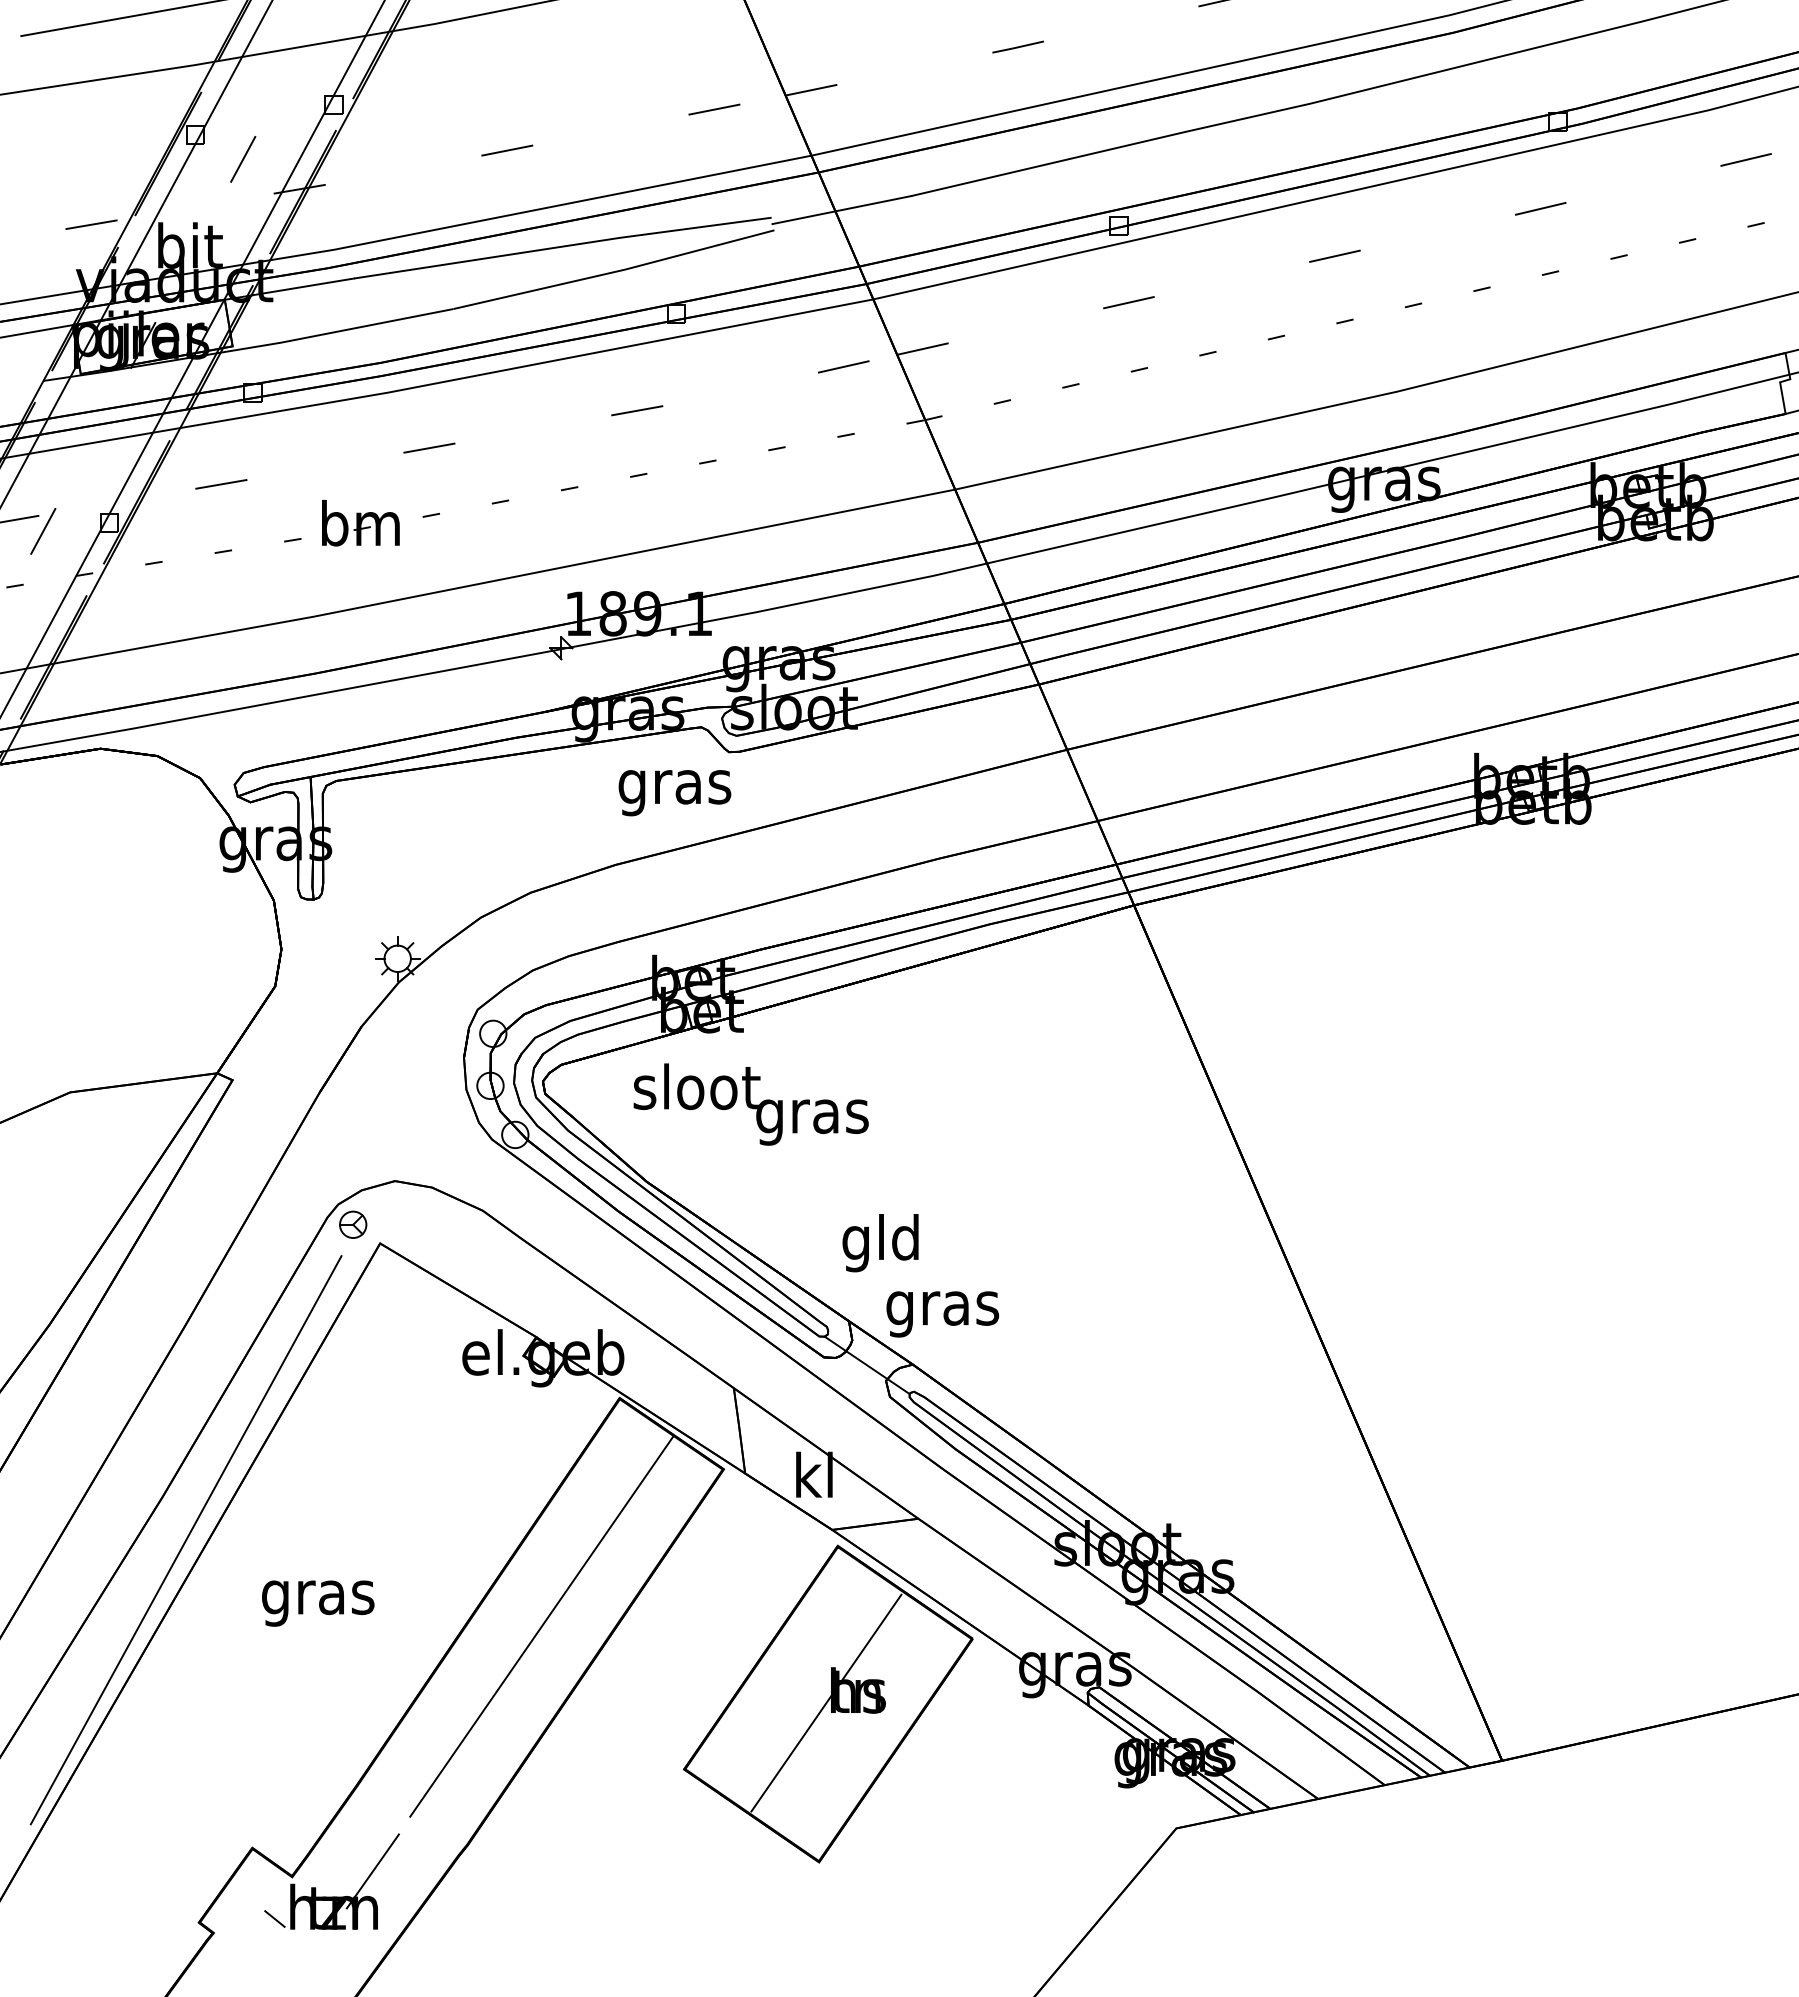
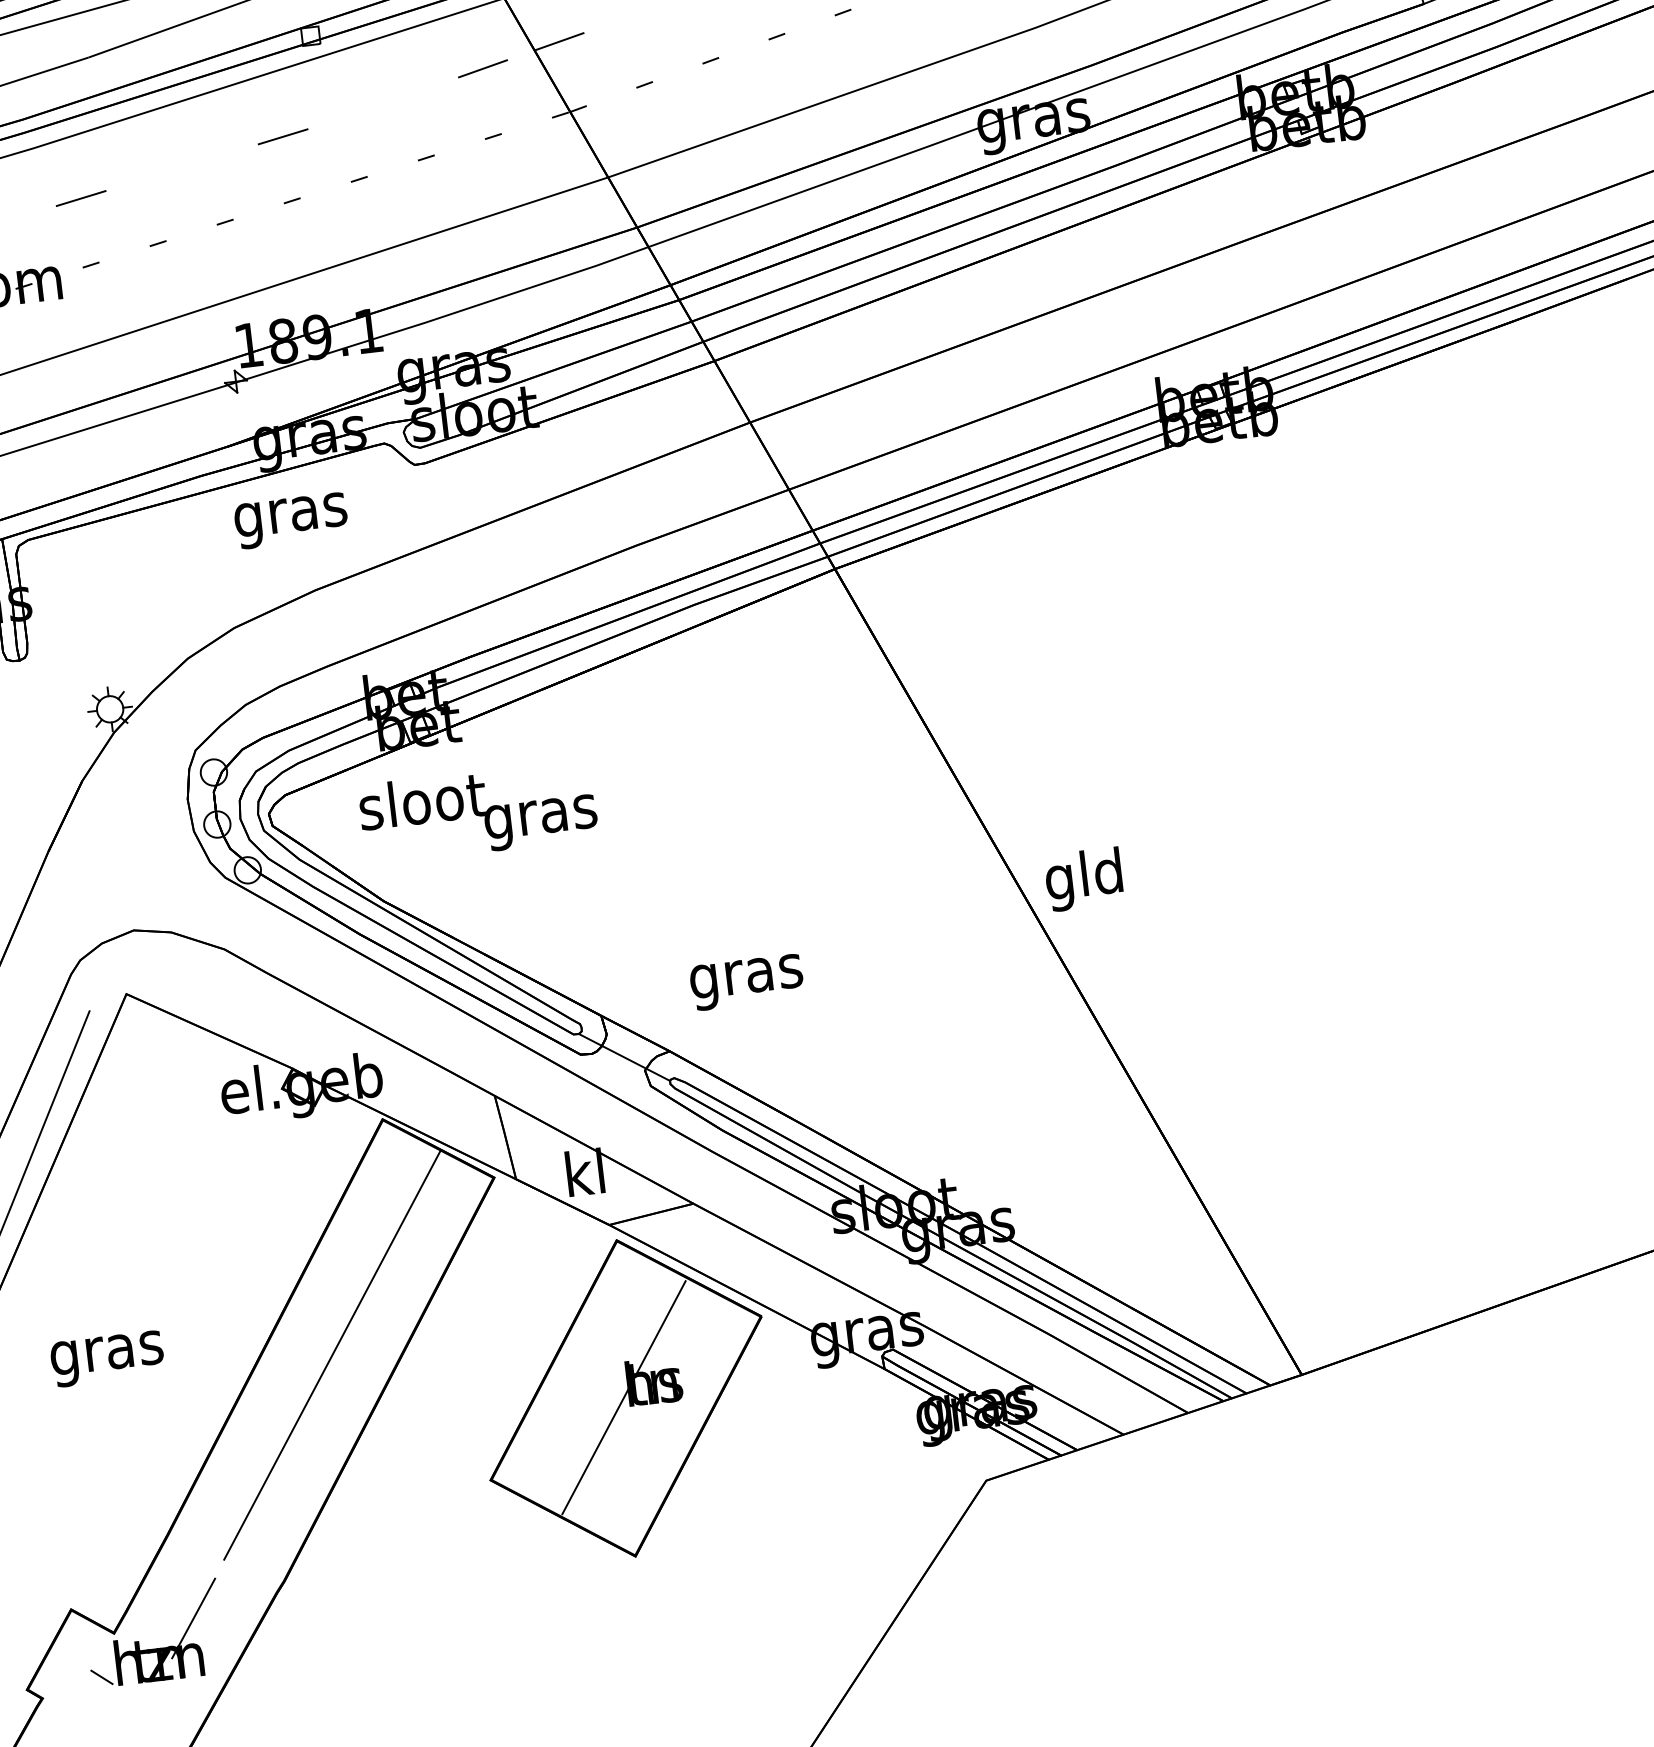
text: (674, 793) -> (290, 521), moved
part: (353, 1224) -> (97, 978), removed
text: (880, 1243) -> (1084, 879), moved
text: (942, 1314) -> (746, 982), moved

